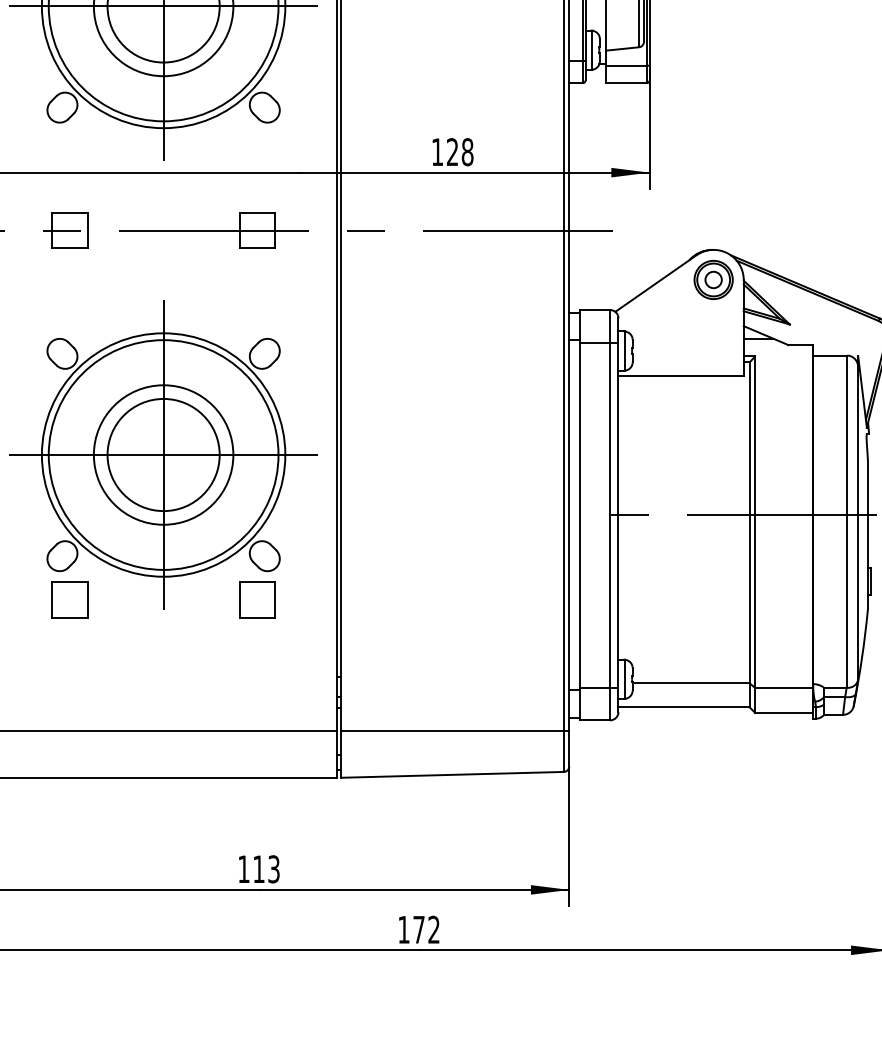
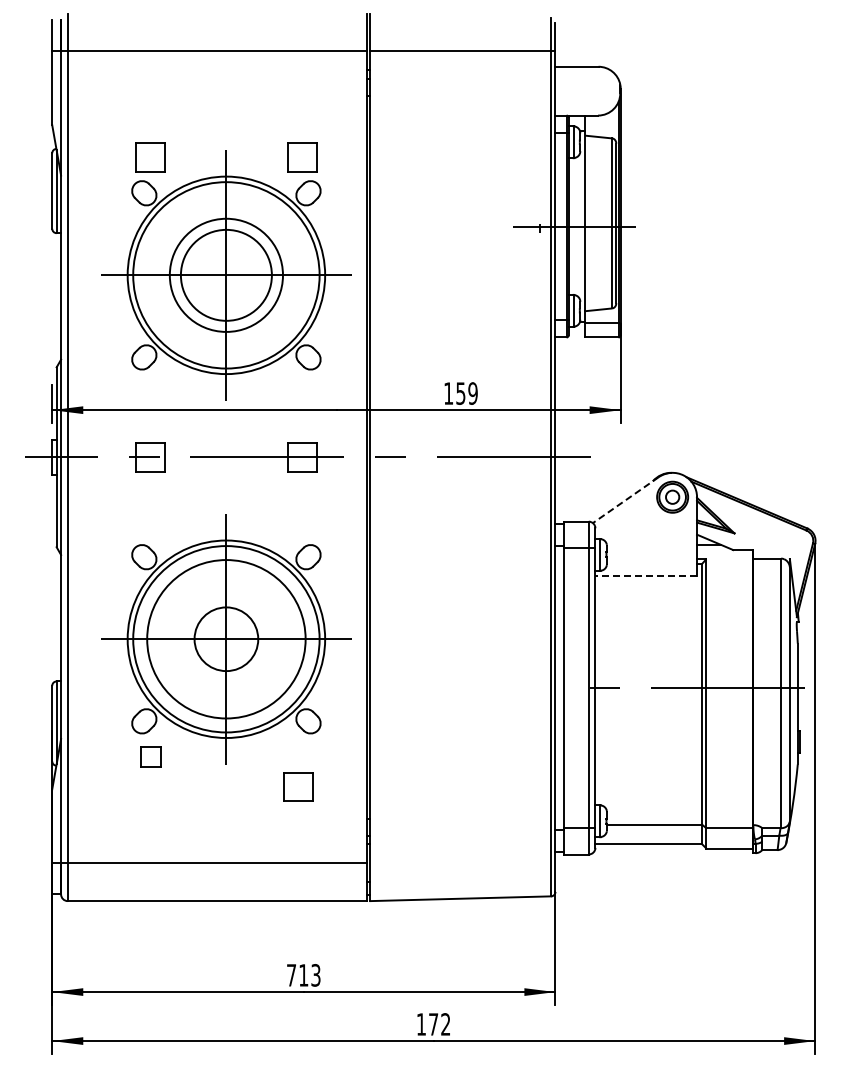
text: (459, 152) -> (466, 393), 128 -> 159
line: (655, 283) -> (625, 500), solid -> dashed
line: (681, 376) -> (646, 575), solid -> dashed
circle: (162, 454) -> (225, 638), size x0.7
circle: (163, 454) -> (226, 638), size x1.4
part: (70, 599) -> (150, 756), size x0.7
part: (257, 599) -> (298, 786), moved
line: (454, 731) -> (462, 863), removed
text: (243, 869) -> (291, 975), 113 -> 713

